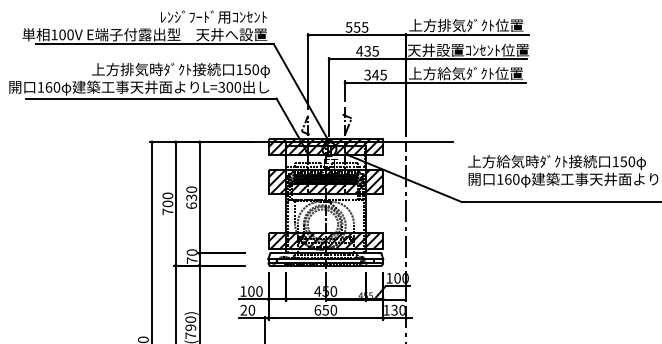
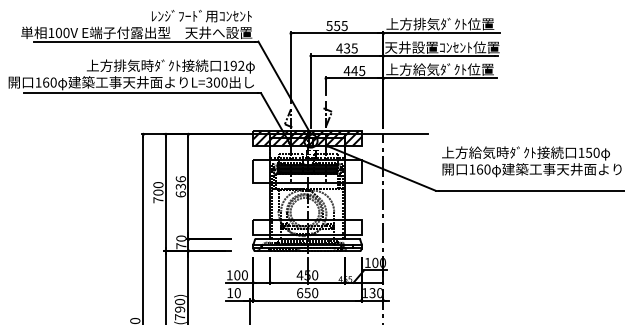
text: (251, 69) -> (237, 65), 150 -> 192
text: (367, 74) -> (346, 70), 345 -> 445
hatch: (325, 181) -> (307, 171), removed
text: (191, 189) -> (180, 179), 630 -> 636
hatch: (325, 240) -> (307, 227), removed
text: (243, 309) -> (229, 292), 20 -> 10

